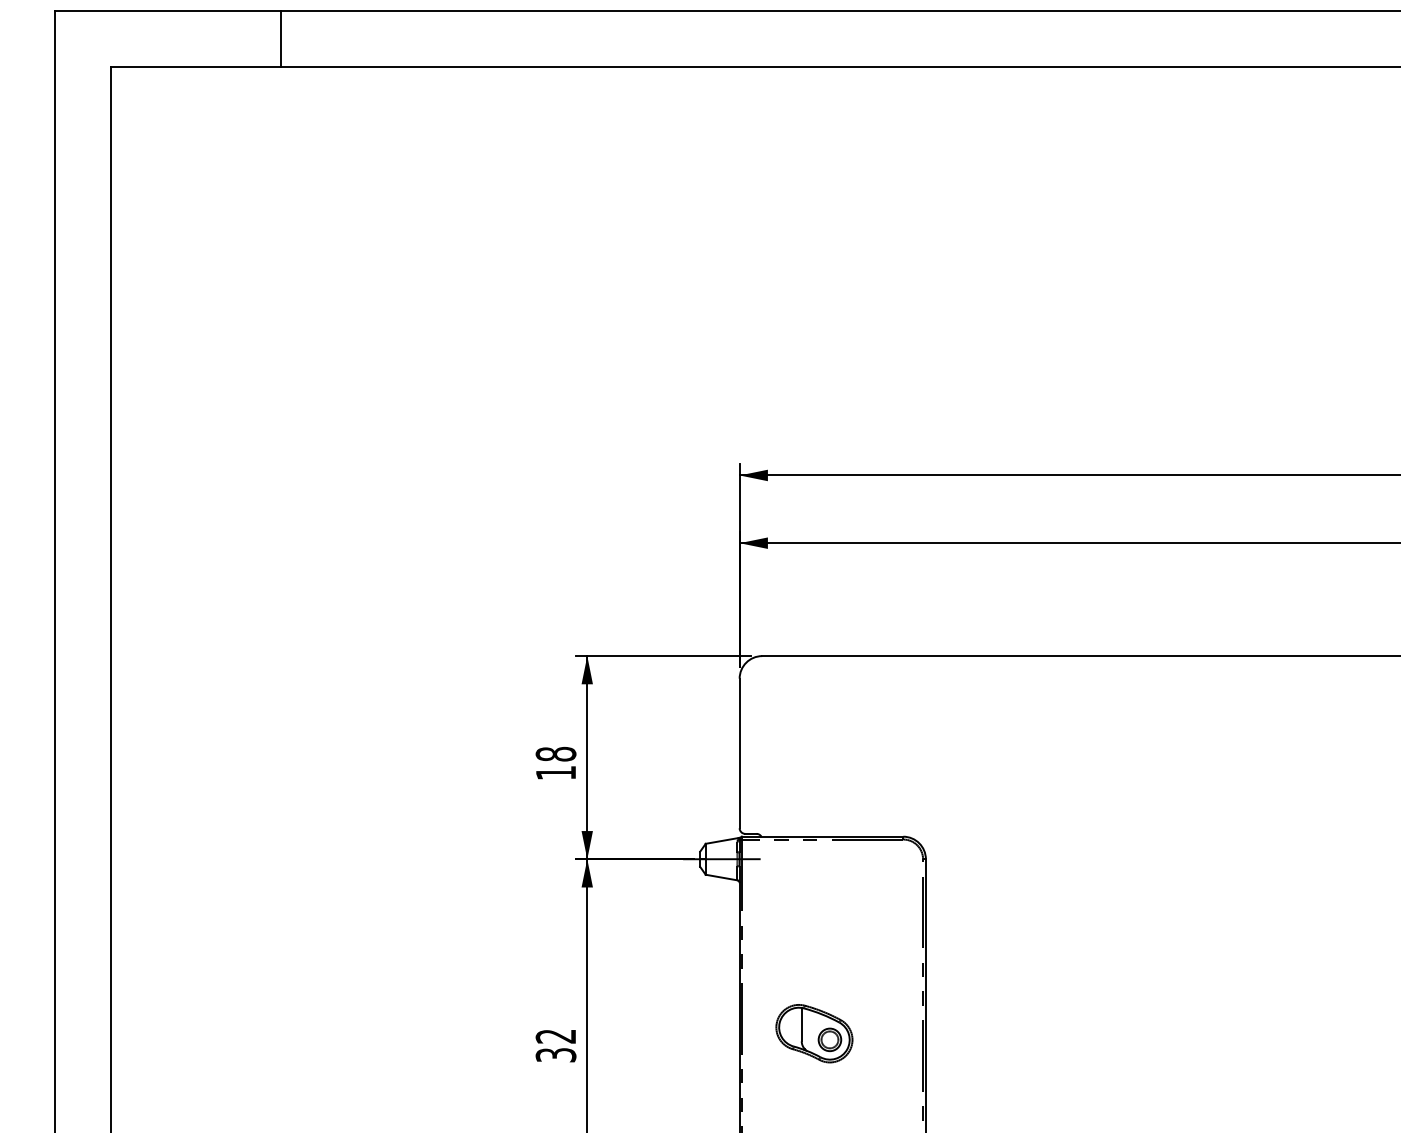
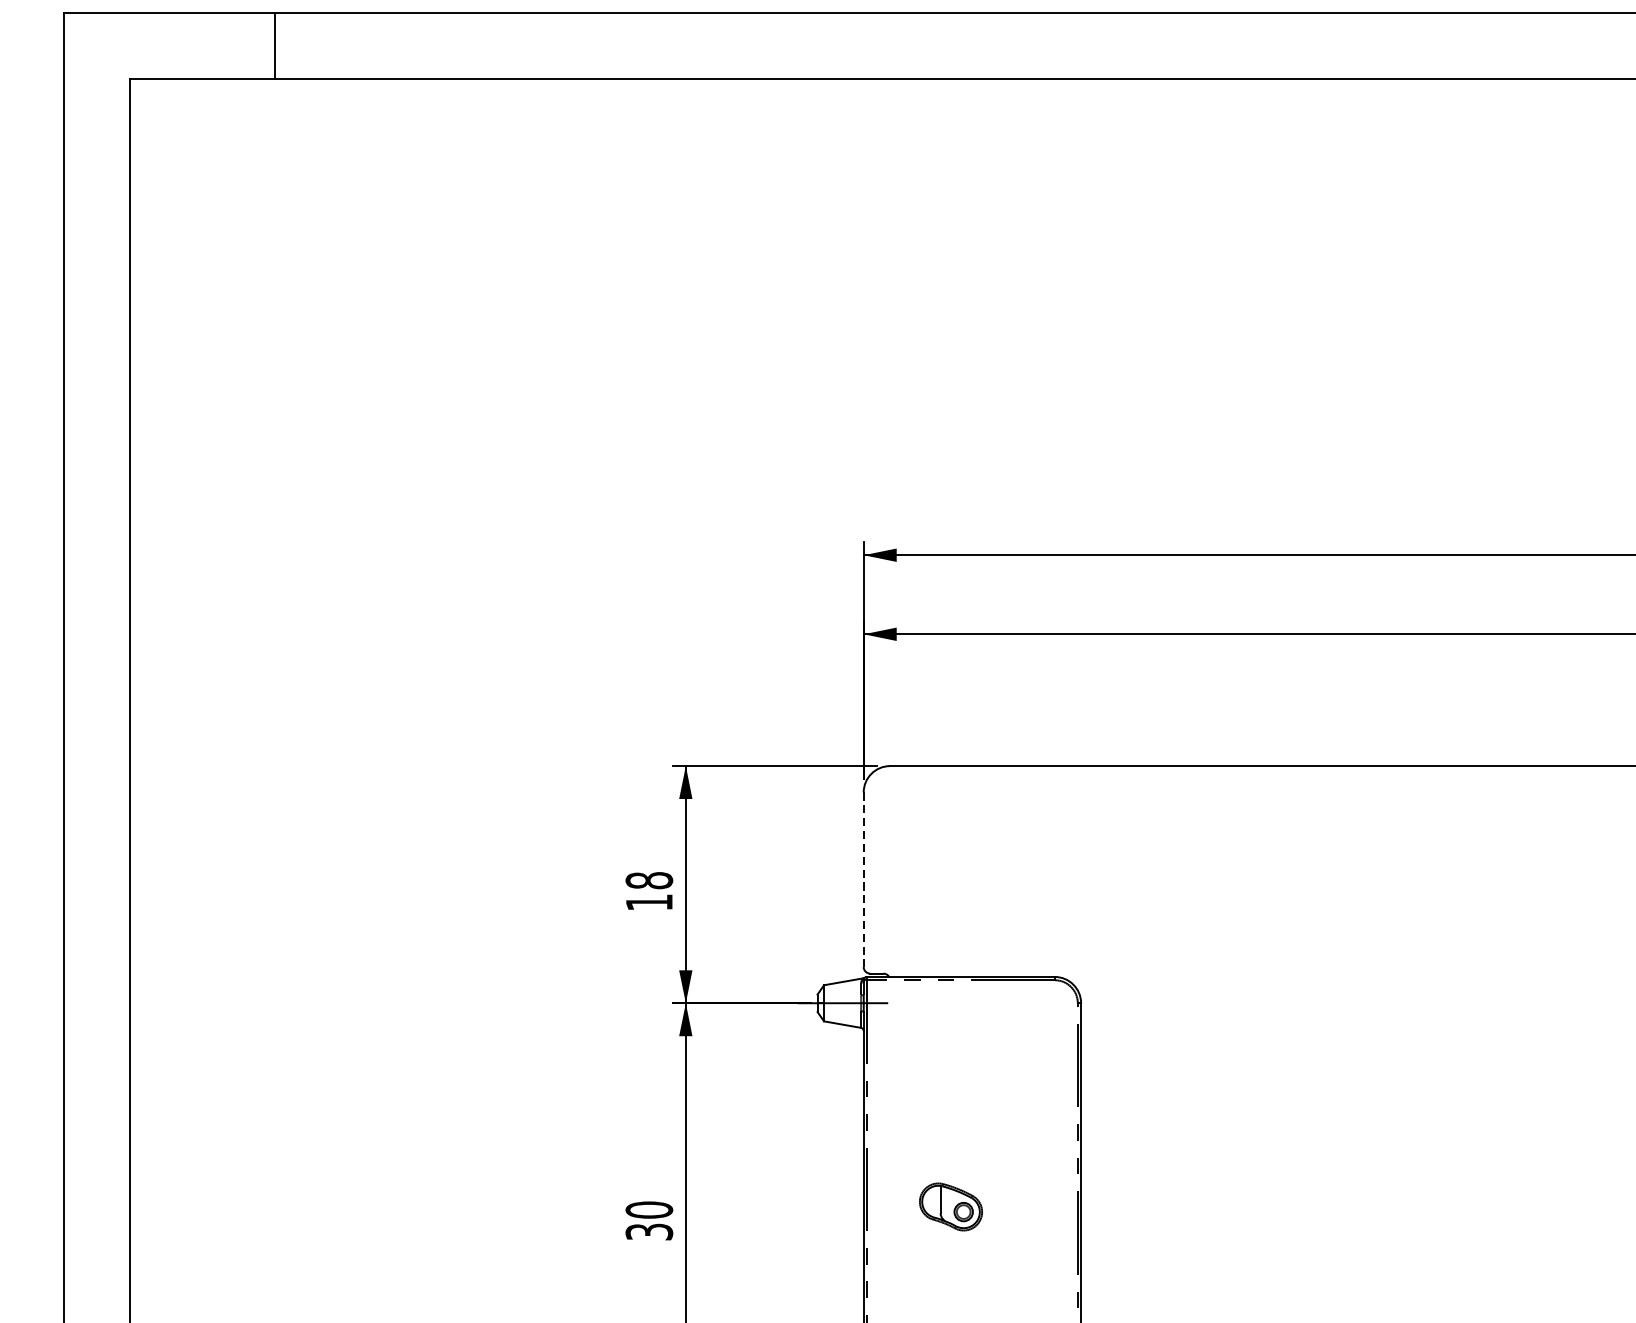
line: (280, 38) -> (275, 45), moved
line: (739, 753) -> (863, 879), solid -> dashed
part: (814, 1033) -> (951, 1206), size x0.7
text: (555, 1036) -> (648, 1210), 32 -> 30

